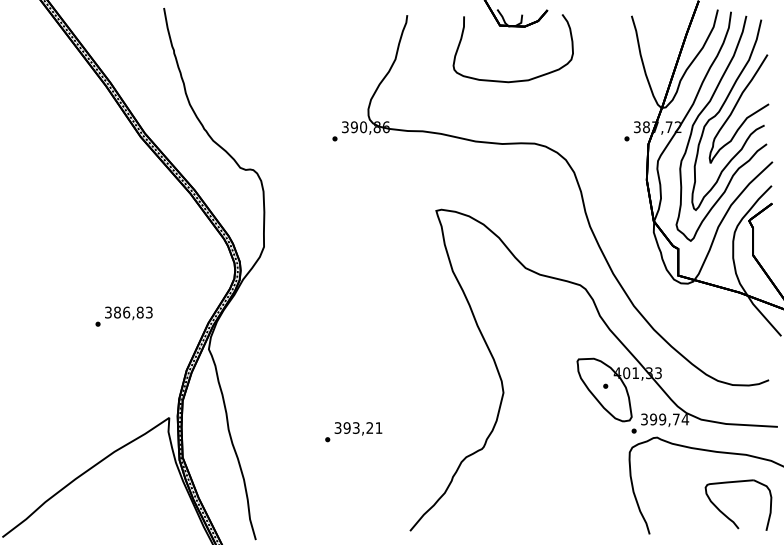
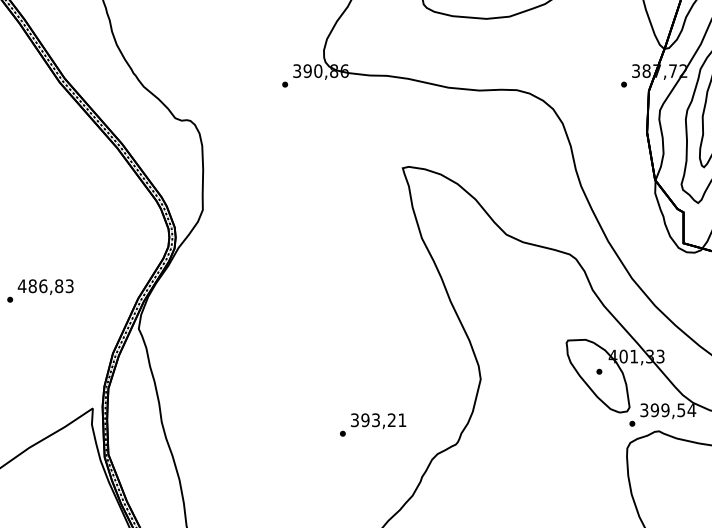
text: (108, 312) -> (22, 286), 386,83 -> 486,83
text: (676, 419) -> (681, 410), 399,74 -> 399,54
text: (353, 432) -> (372, 425), moved

